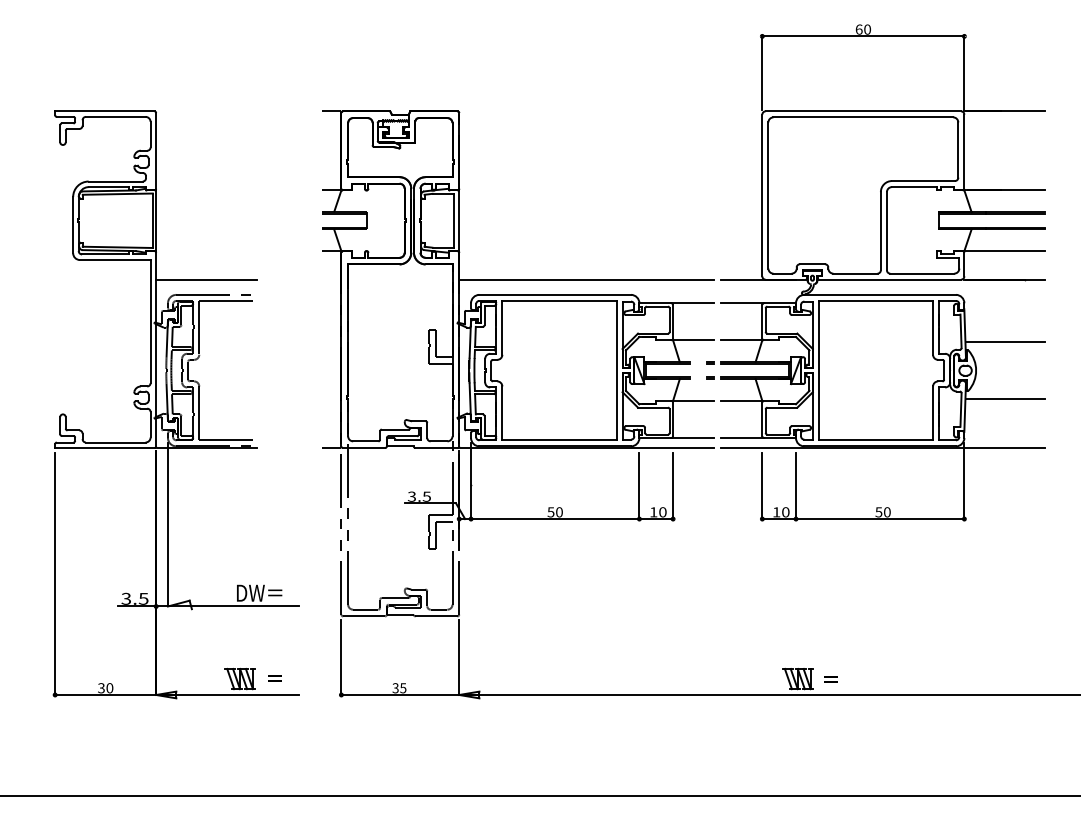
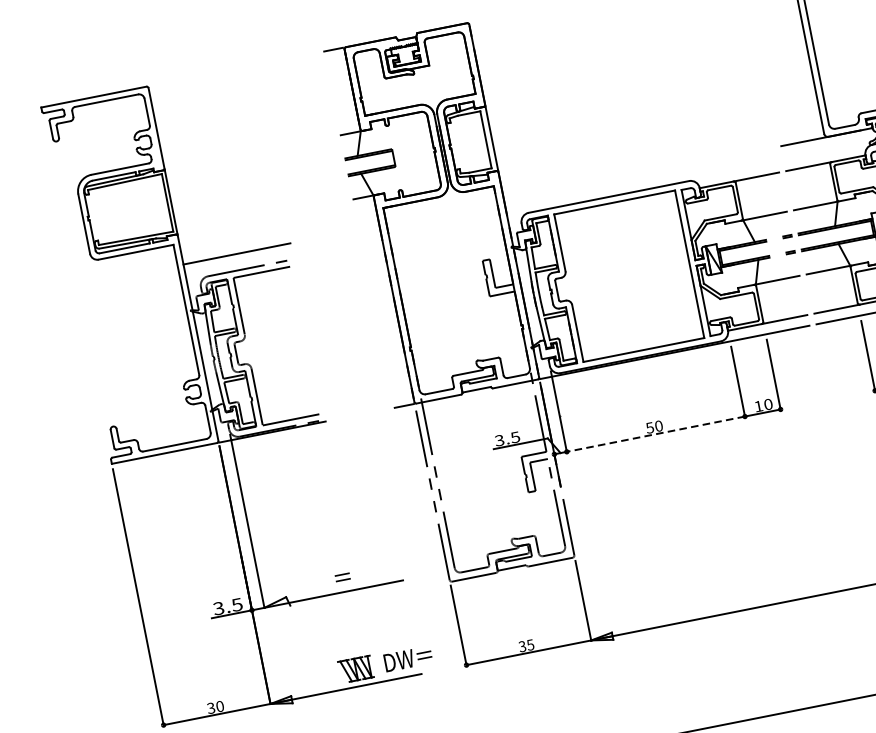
line: (586, 279) -> (638, 174), removed
line: (554, 519) -> (655, 434), solid -> dashed
text: (259, 592) -> (358, 573), DW＝ -> ＝
text: (289, 678) -> (408, 658), ＝ -> DW＝

